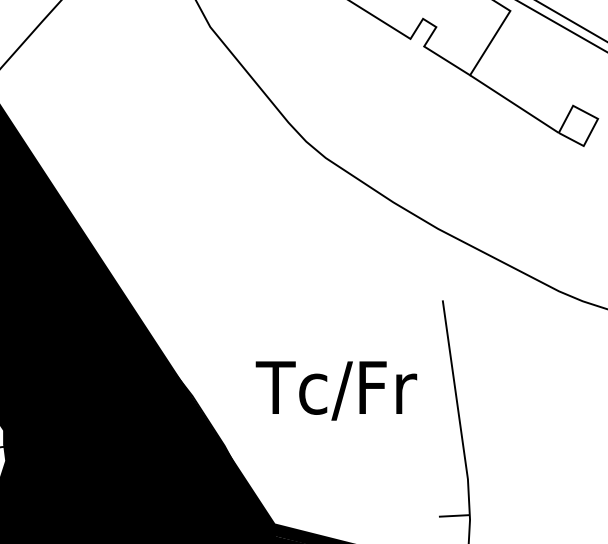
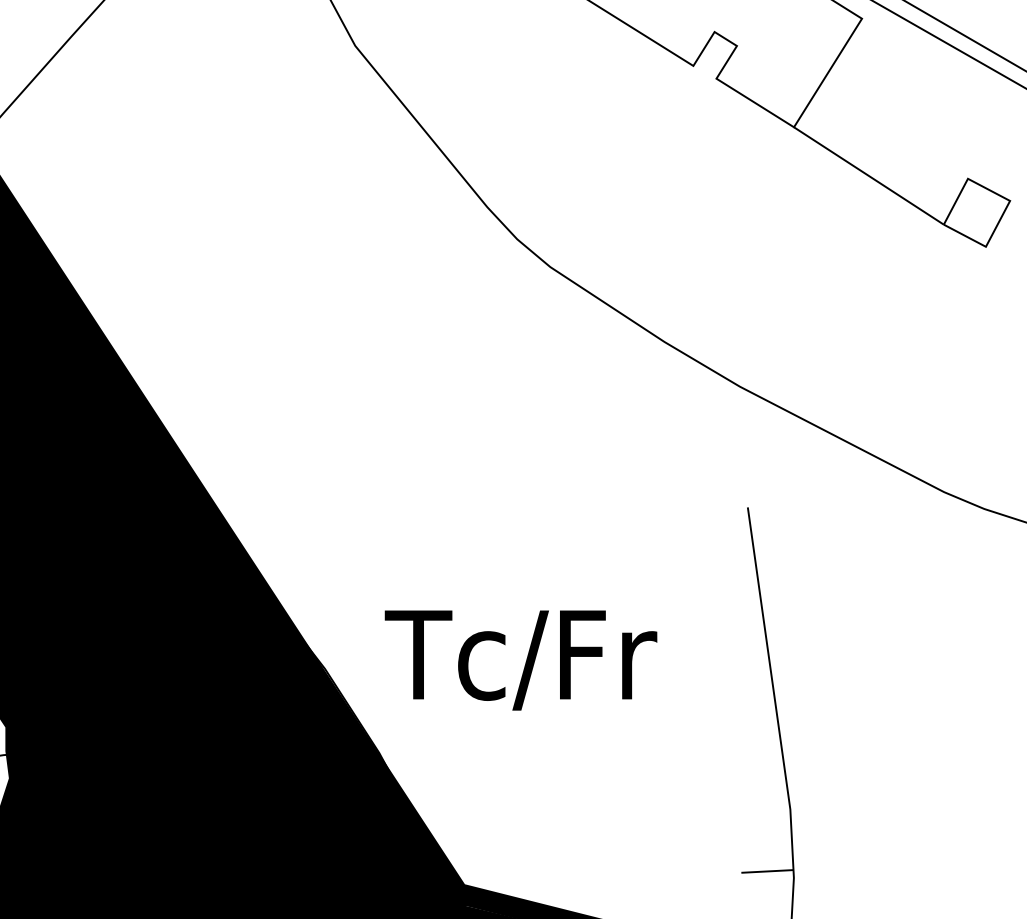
text: (336, 390) -> (521, 659), moved

